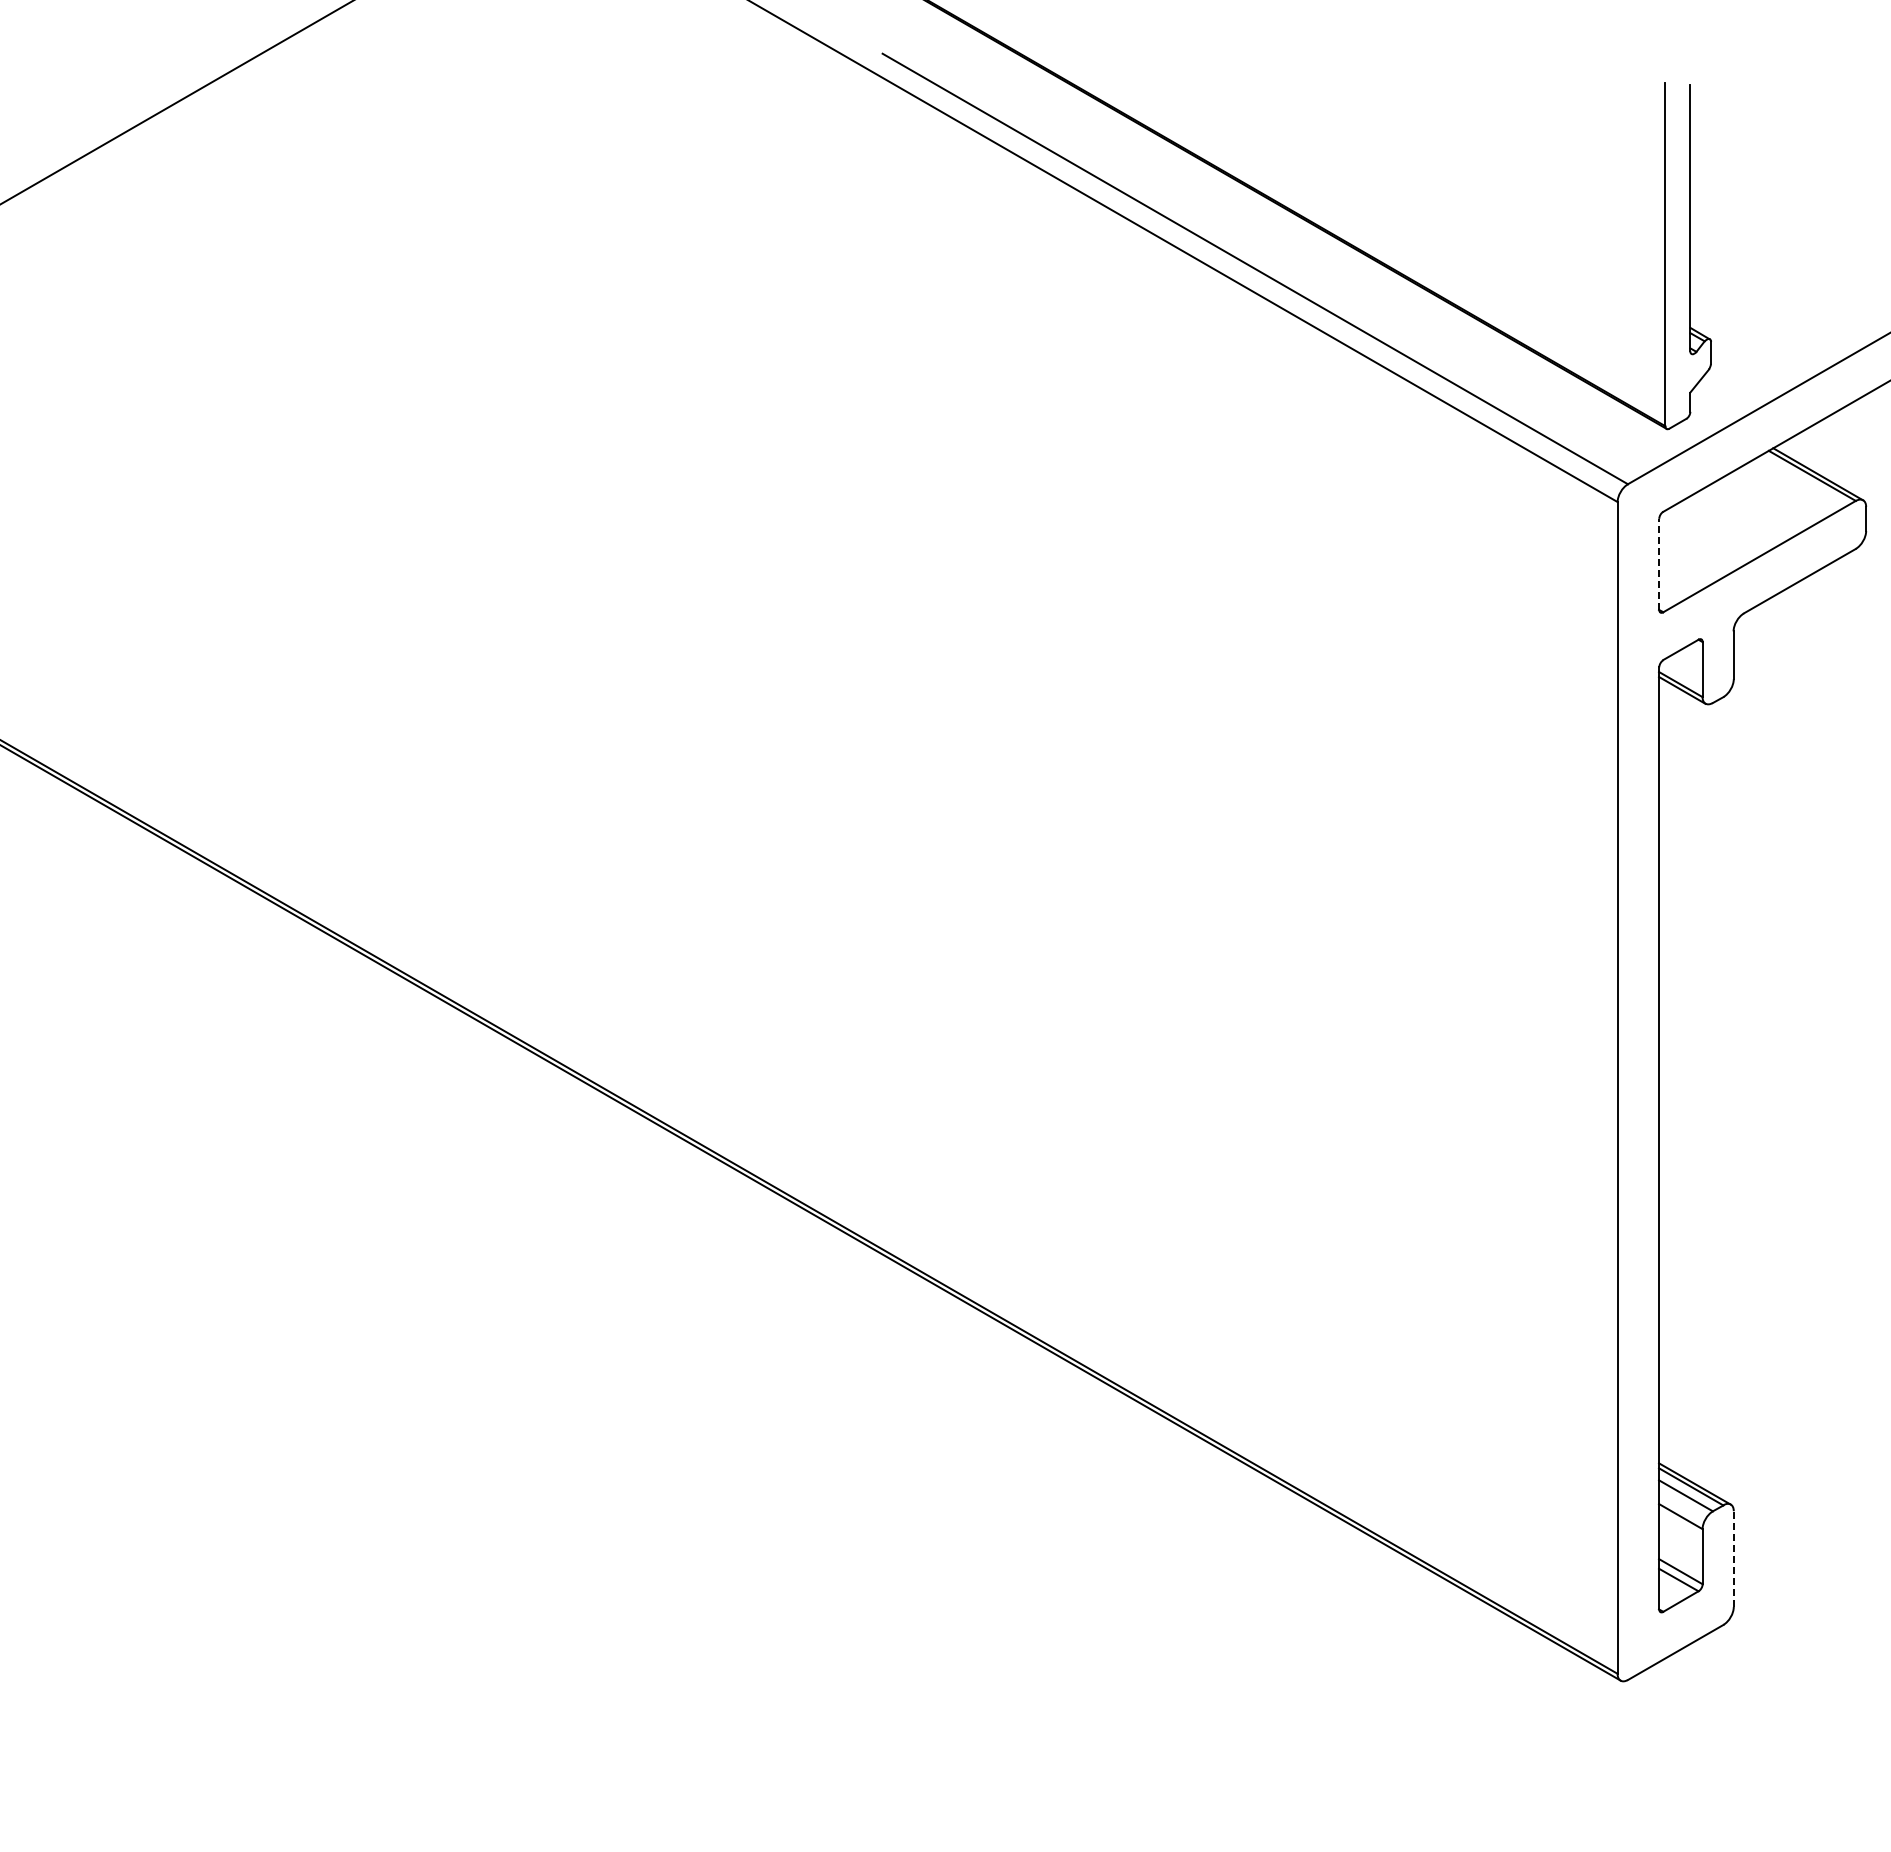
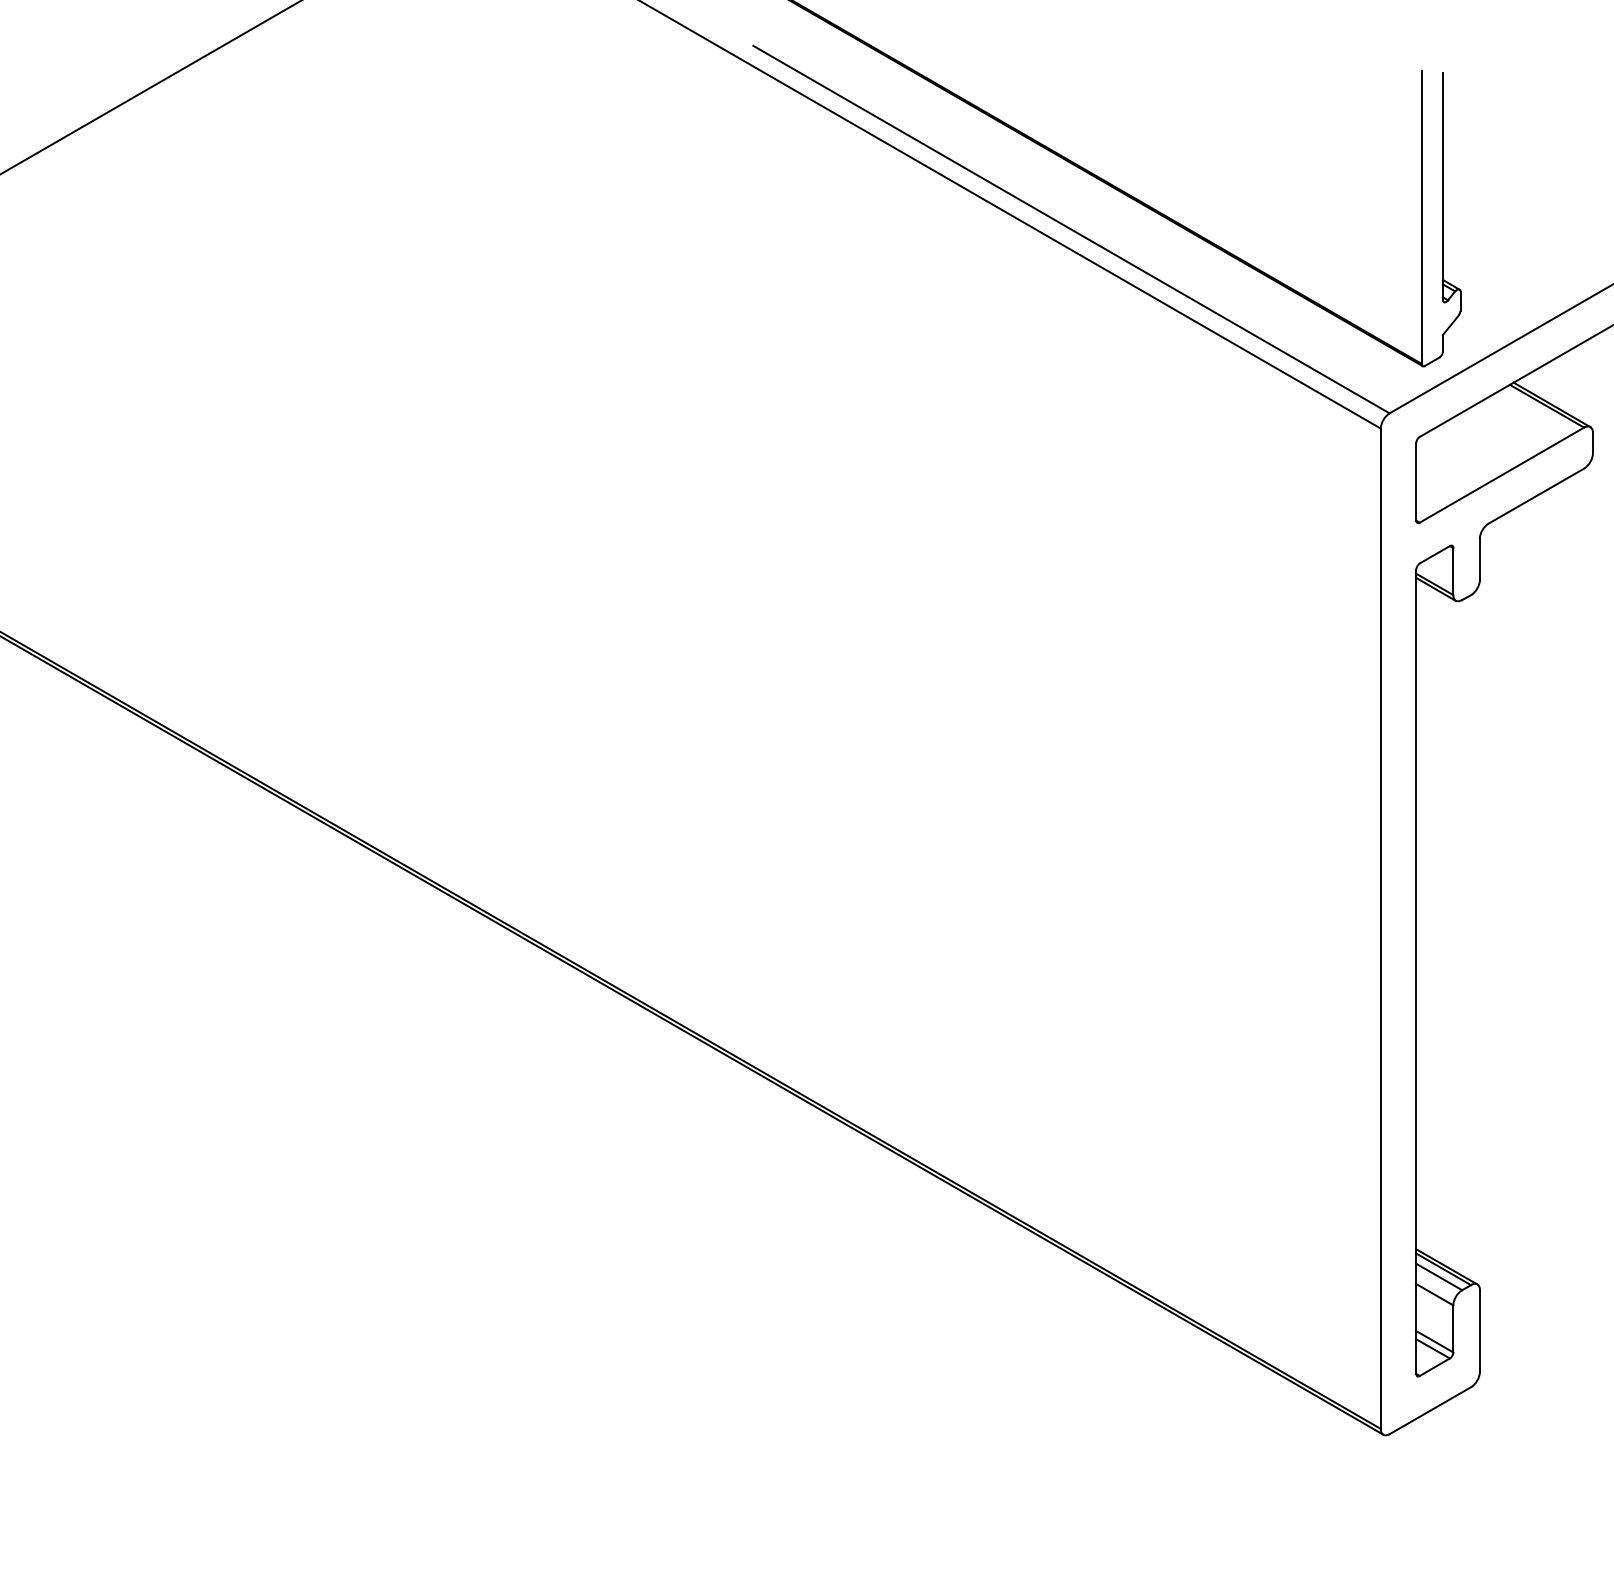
line: (1659, 564) -> (1416, 481), dashed -> solid
line: (1733, 1559) -> (1479, 1331), dashed -> solid

